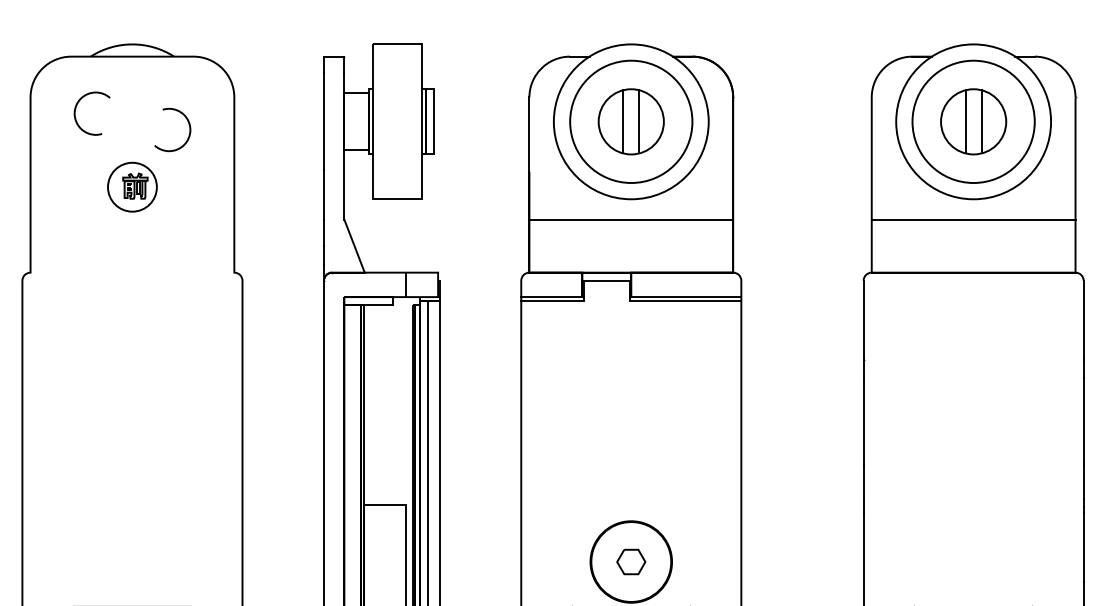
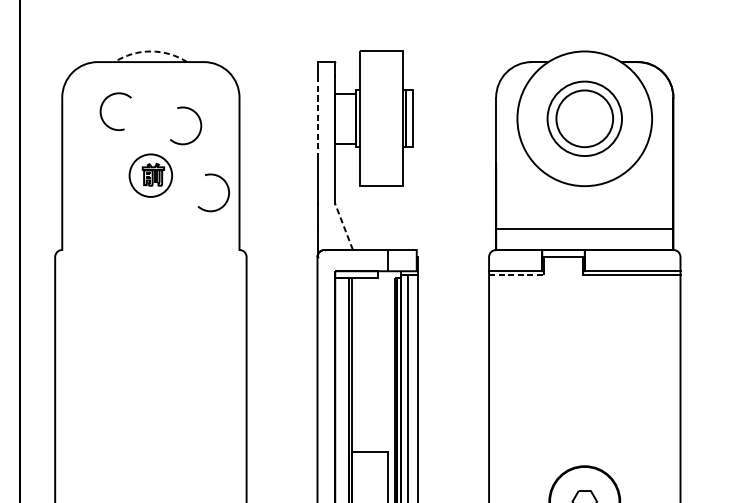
arc: (132, 44) -> (150, 51), solid -> dashed
line: (324, 121) -> (317, 118), solid -> dashed
line: (623, 121) -> (578, 118), removed
circle: (631, 121) -> (584, 118), size x0.7
line: (639, 121) -> (591, 118), removed
curve: (220, 202) -> (227, 188), added
line: (631, 219) -> (584, 228), moved
line: (354, 245) -> (344, 226), solid -> dashed
line: (553, 301) -> (517, 275), solid -> dashed

